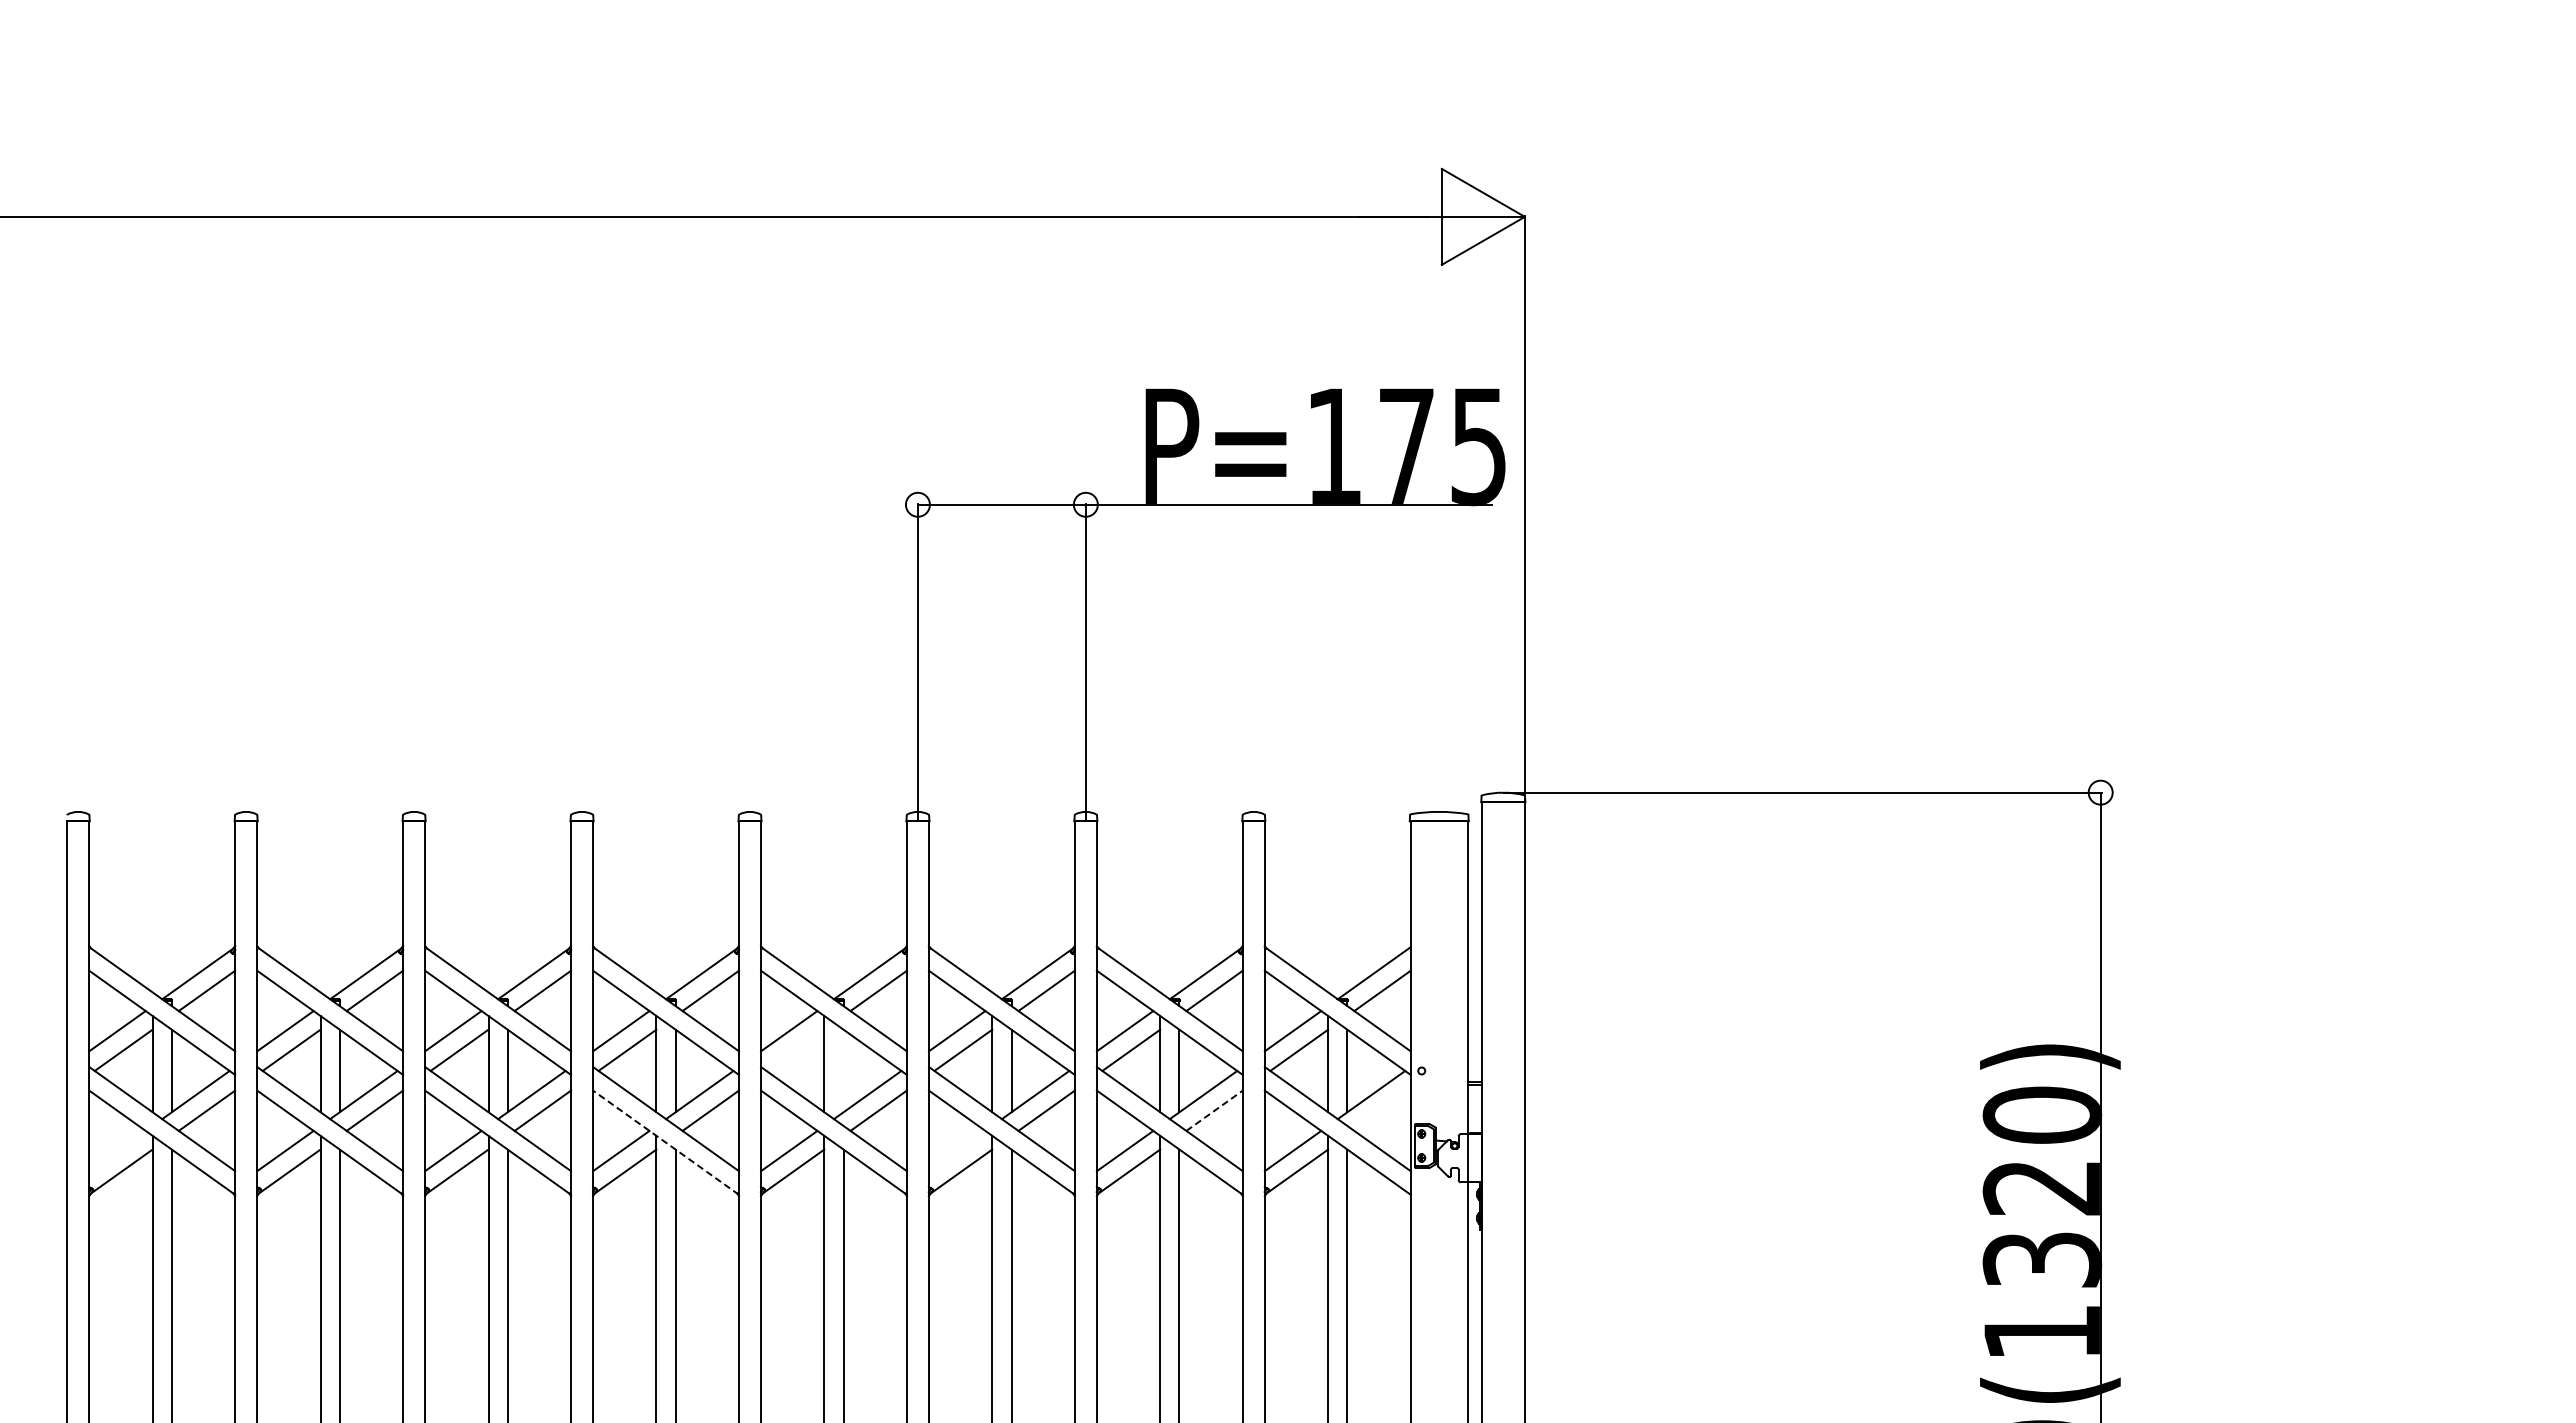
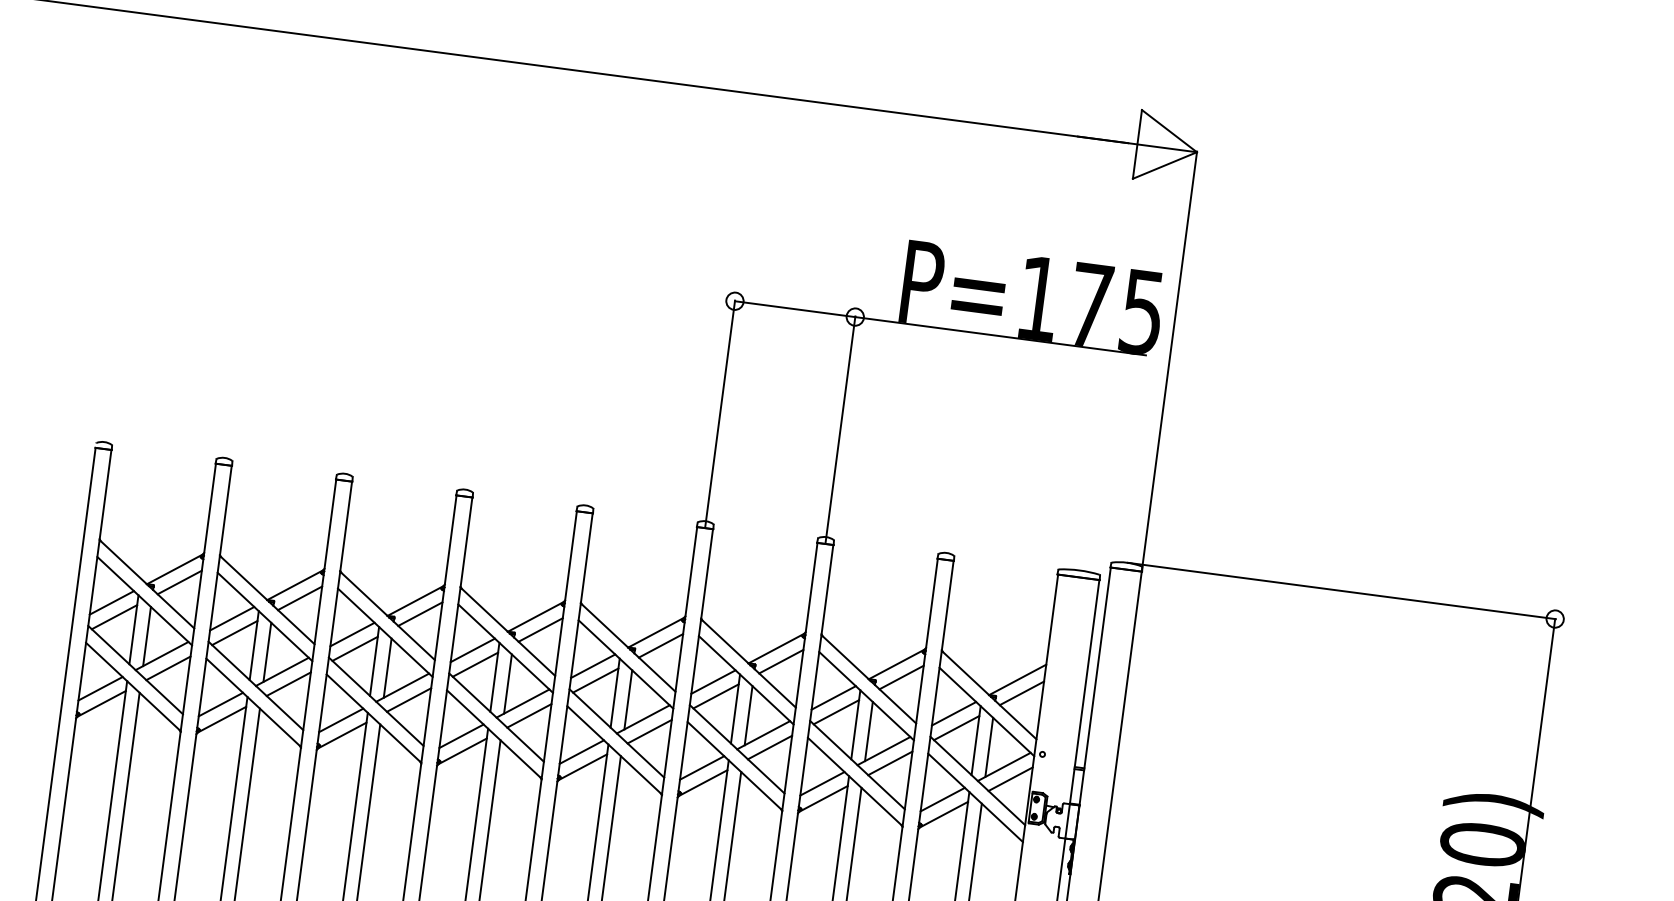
line: (795, 1049) -> (595, 679), added
line: (843, 1070) -> (628, 699), added
line: (1214, 1110) -> (890, 763), dashed -> solid
line: (1382, 1110) -> (1010, 779), added
line: (666, 1142) -> (494, 734), dashed -> solid
line: (117, 1150) -> (100, 688), added
line: (956, 1150) -> (701, 767), added

